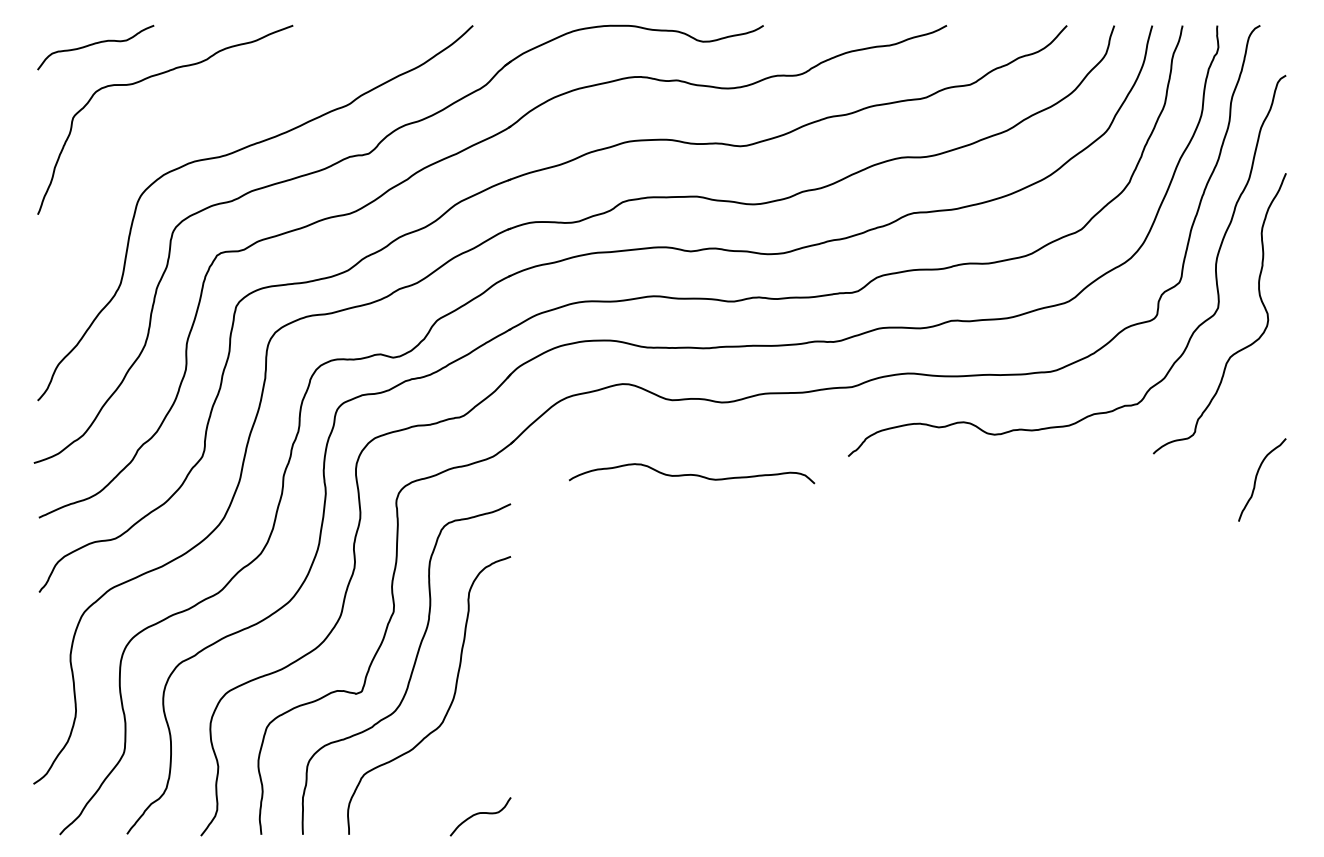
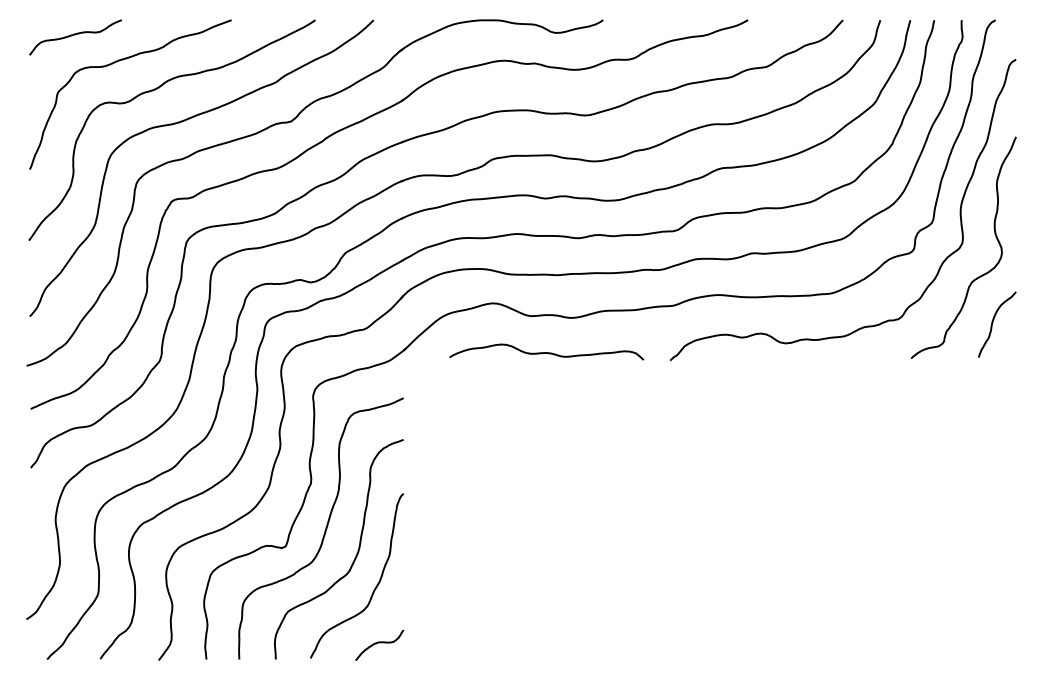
curve: (196, 114) -> (155, 90), added
curve: (692, 474) -> (547, 352), moved
curve: (1257, 476) -> (993, 321), moved
curve: (475, 742) -> (375, 586), added

